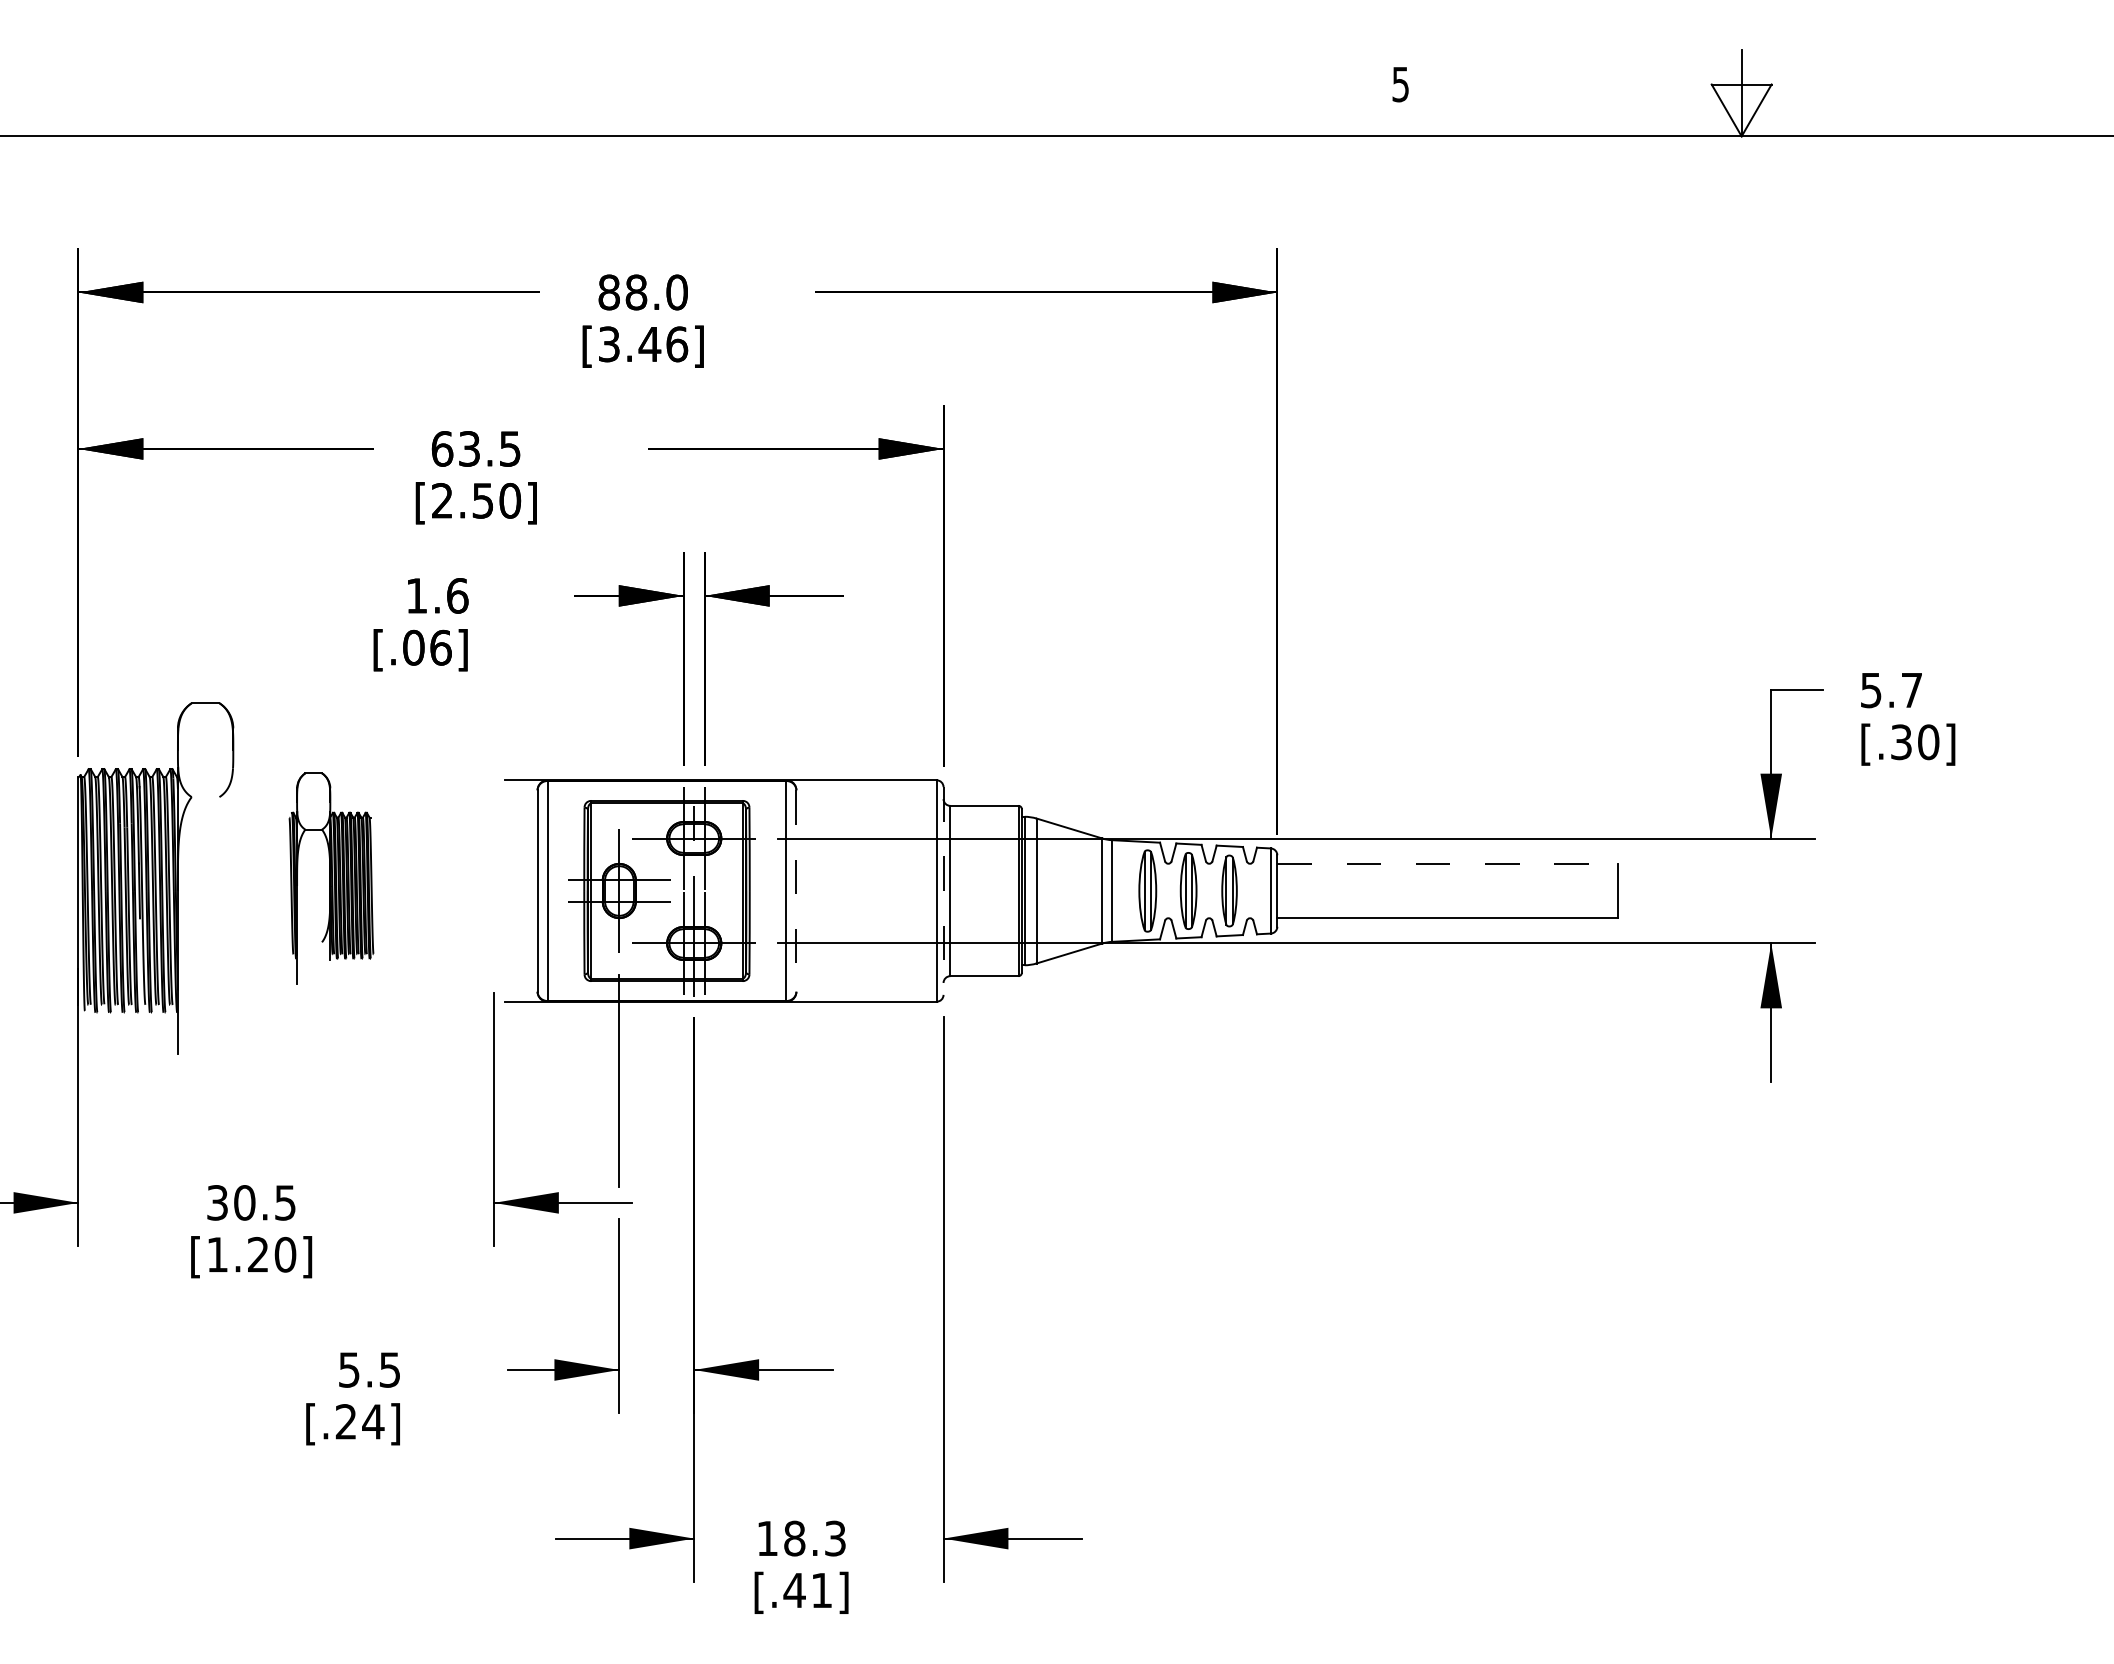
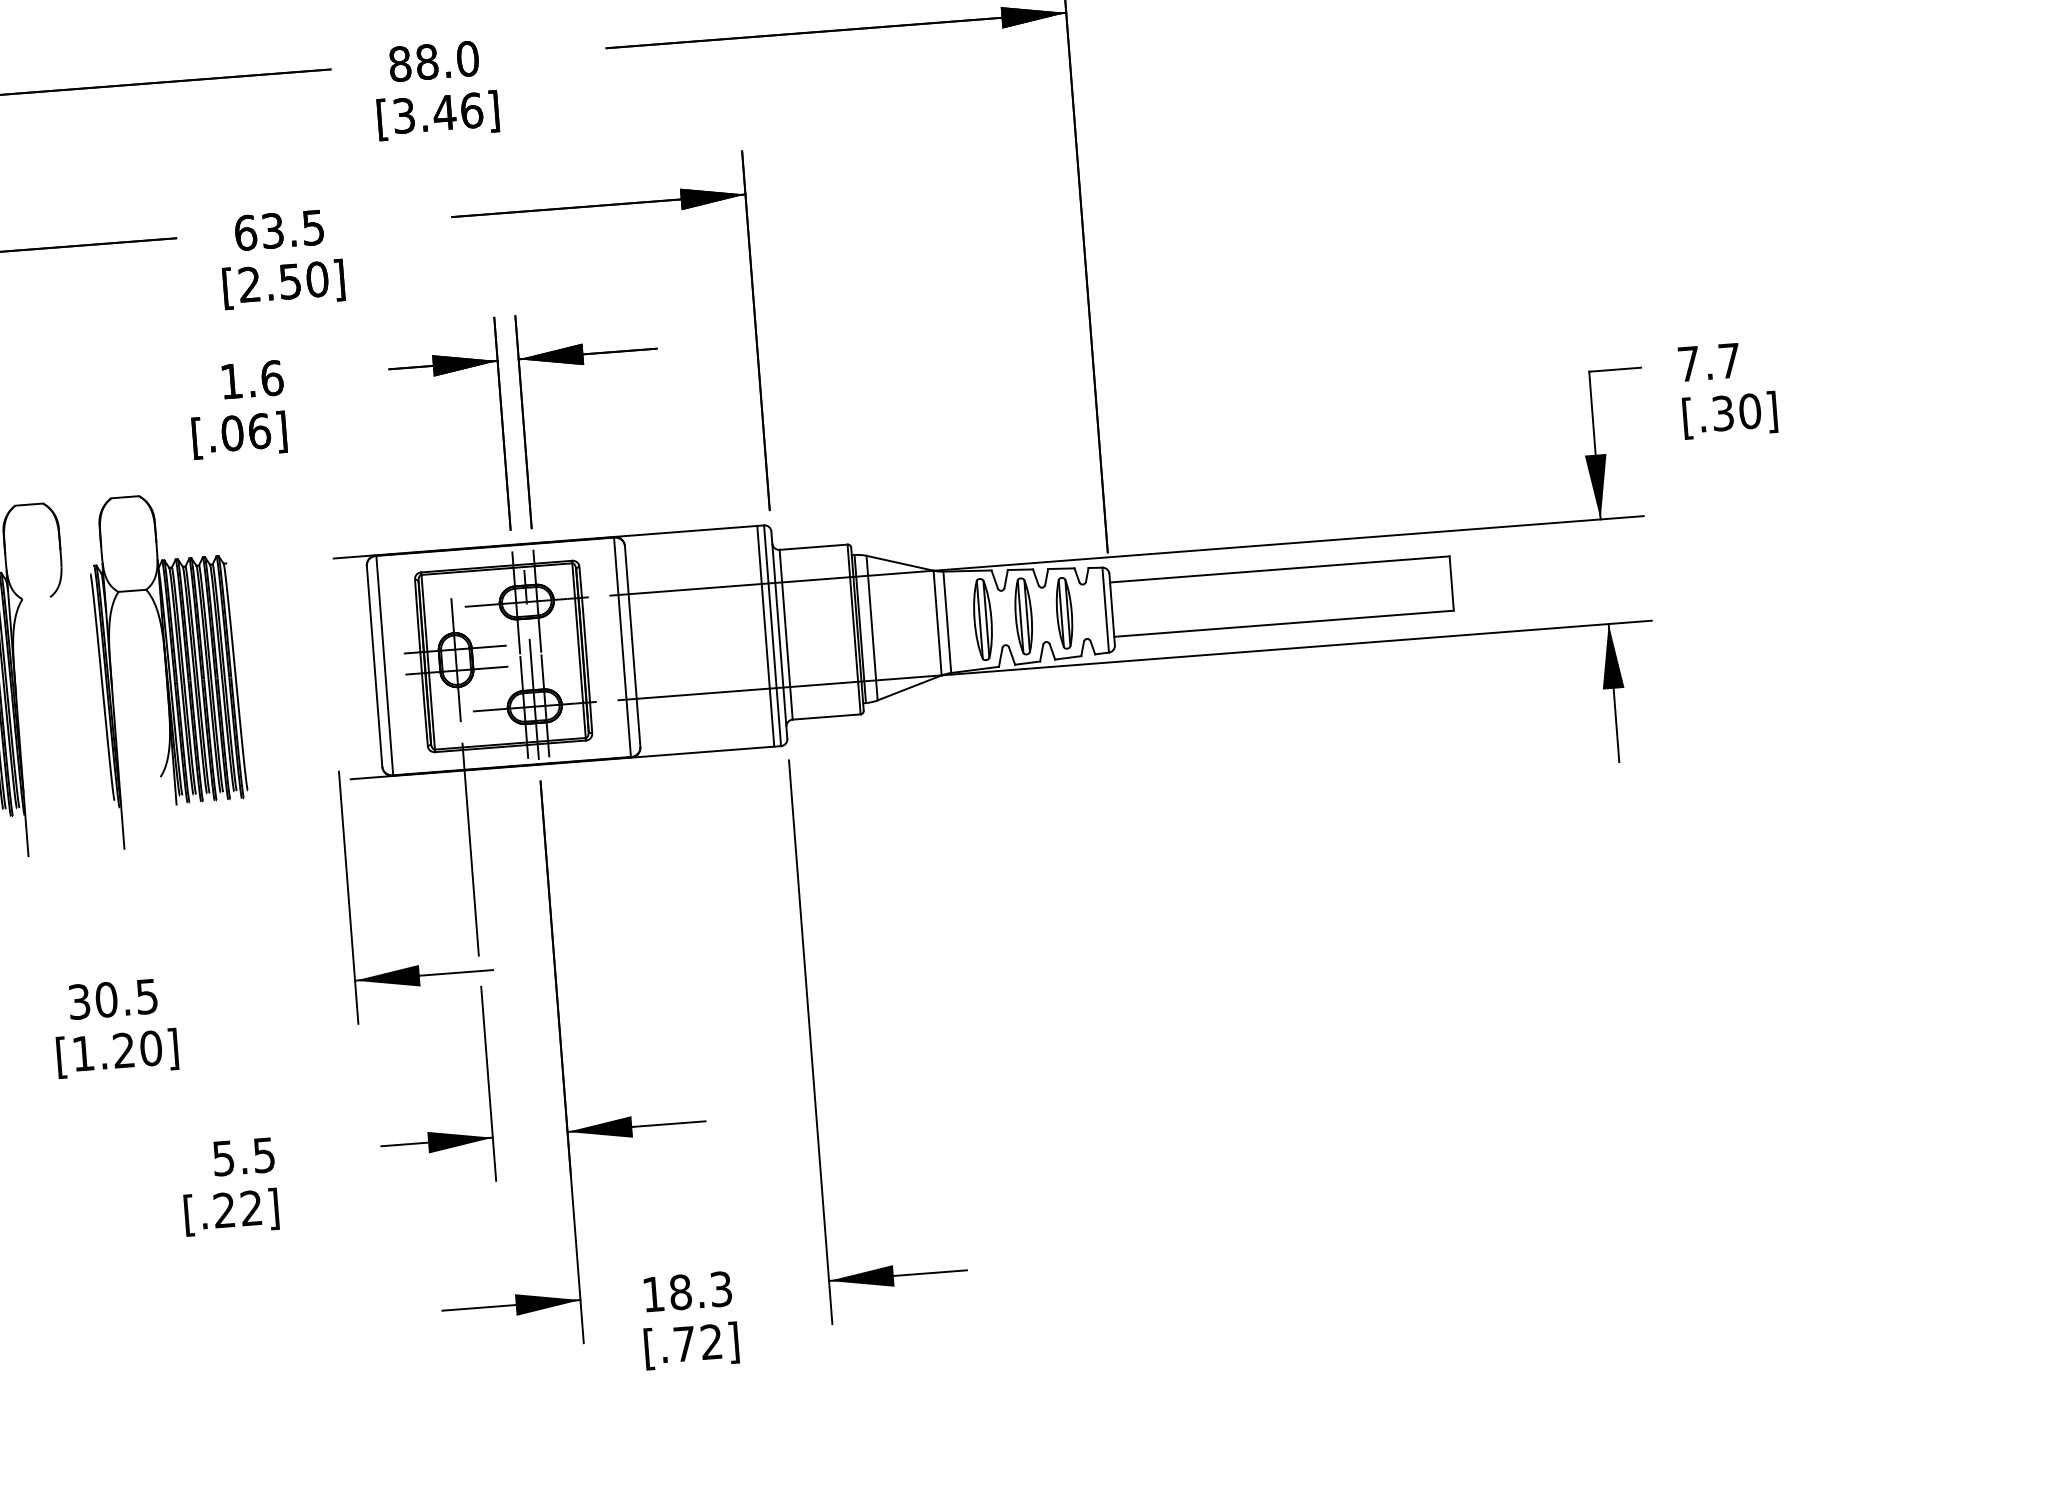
text: (1871, 690) -> (1689, 364), 5.7 -> 7.7
line: (1448, 863) -> (1280, 569), dashed -> solid
part: (331, 878) -> (168, 669), size x1.67
line: (929, 890) -> (765, 635), added
line: (796, 891) -> (632, 647), dashed -> solid
line: (943, 891) -> (779, 635), dashed -> solid
text: (373, 1421) -> (251, 1207), [.24] -> [.22]
text: (807, 1589) -> (697, 1342), [.41] -> [.72]

